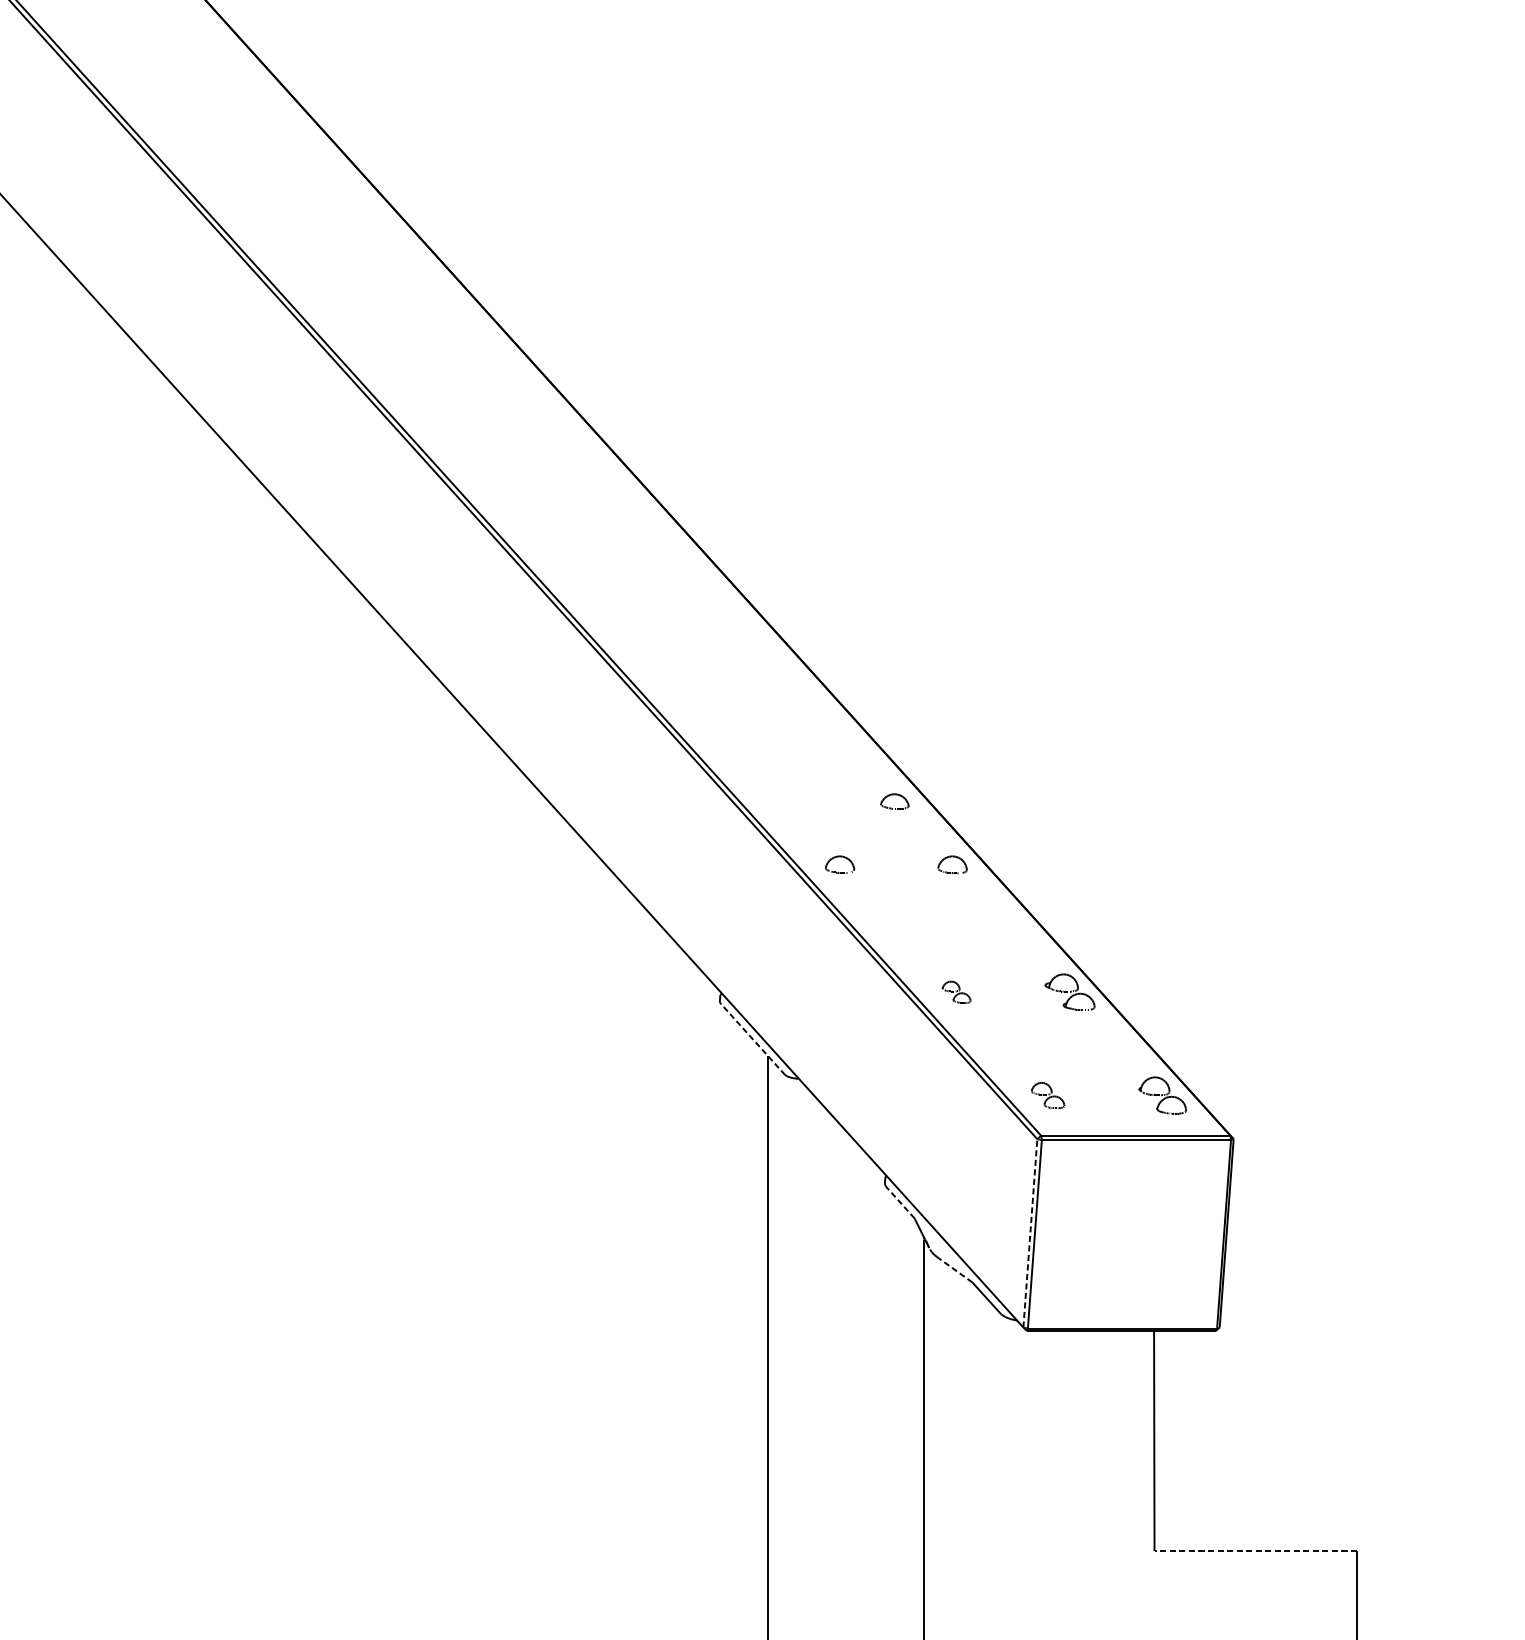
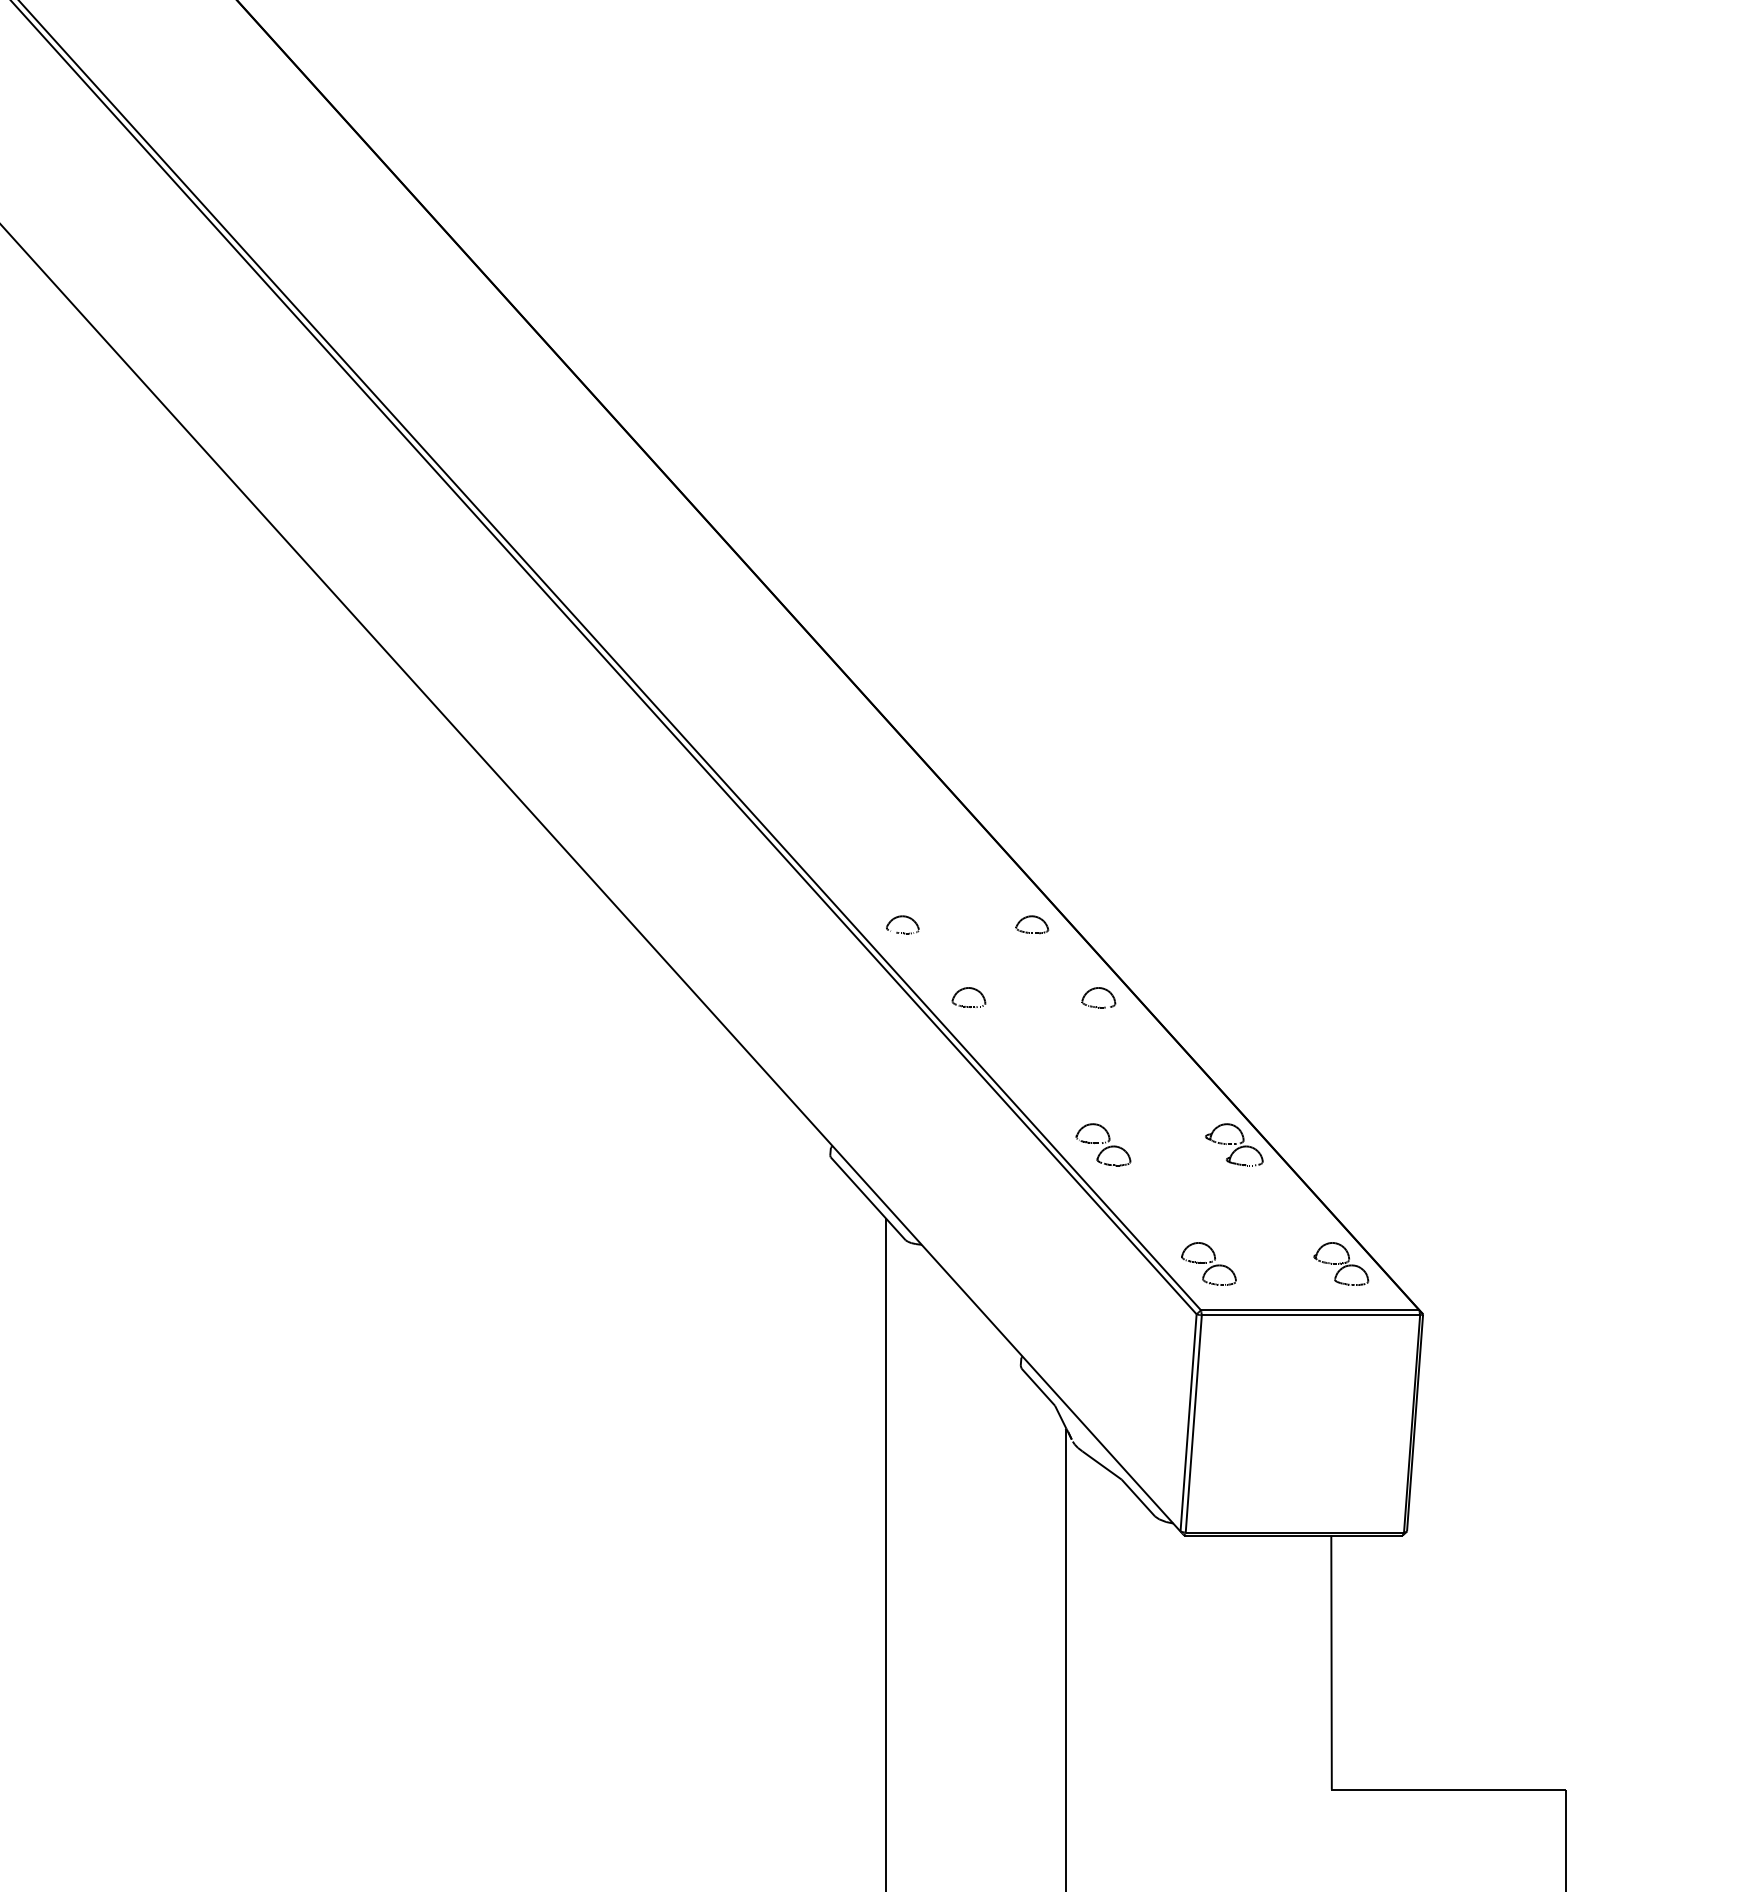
part: (782, 795) -> (902, 917), added
part: (956, 992) -> (1103, 1144), size x1.67
line: (752, 1038) -> (868, 1198), dashed -> solid
part: (1047, 1095) -> (1208, 1263), size x1.43
line: (900, 1202) -> (1038, 1387), dashed -> solid
line: (1030, 1232) -> (1188, 1422), dashed -> solid
line: (954, 1270) -> (1101, 1465), dashed -> solid
line: (1255, 1551) -> (1448, 1789), dashed -> solid

